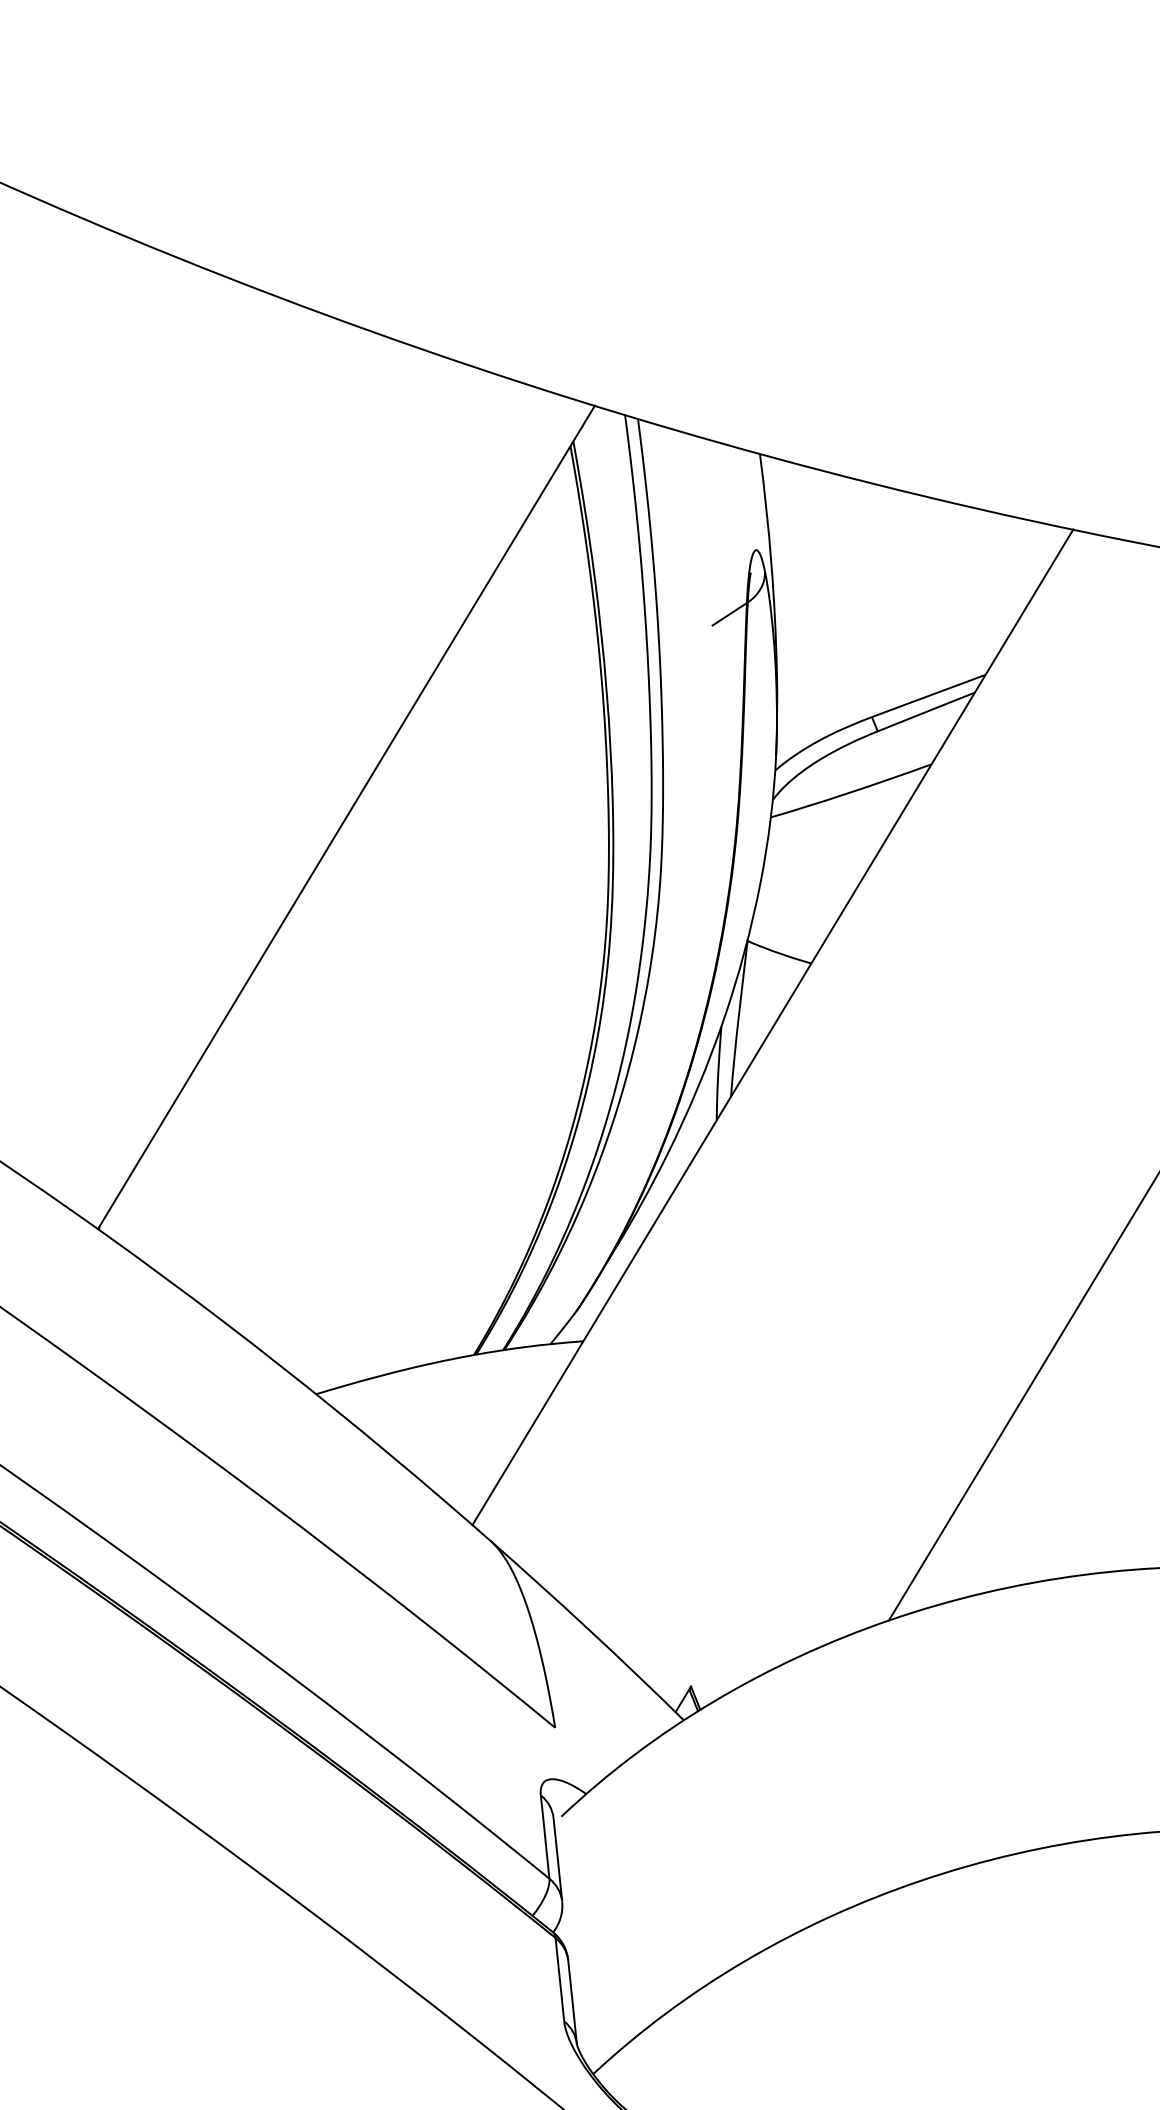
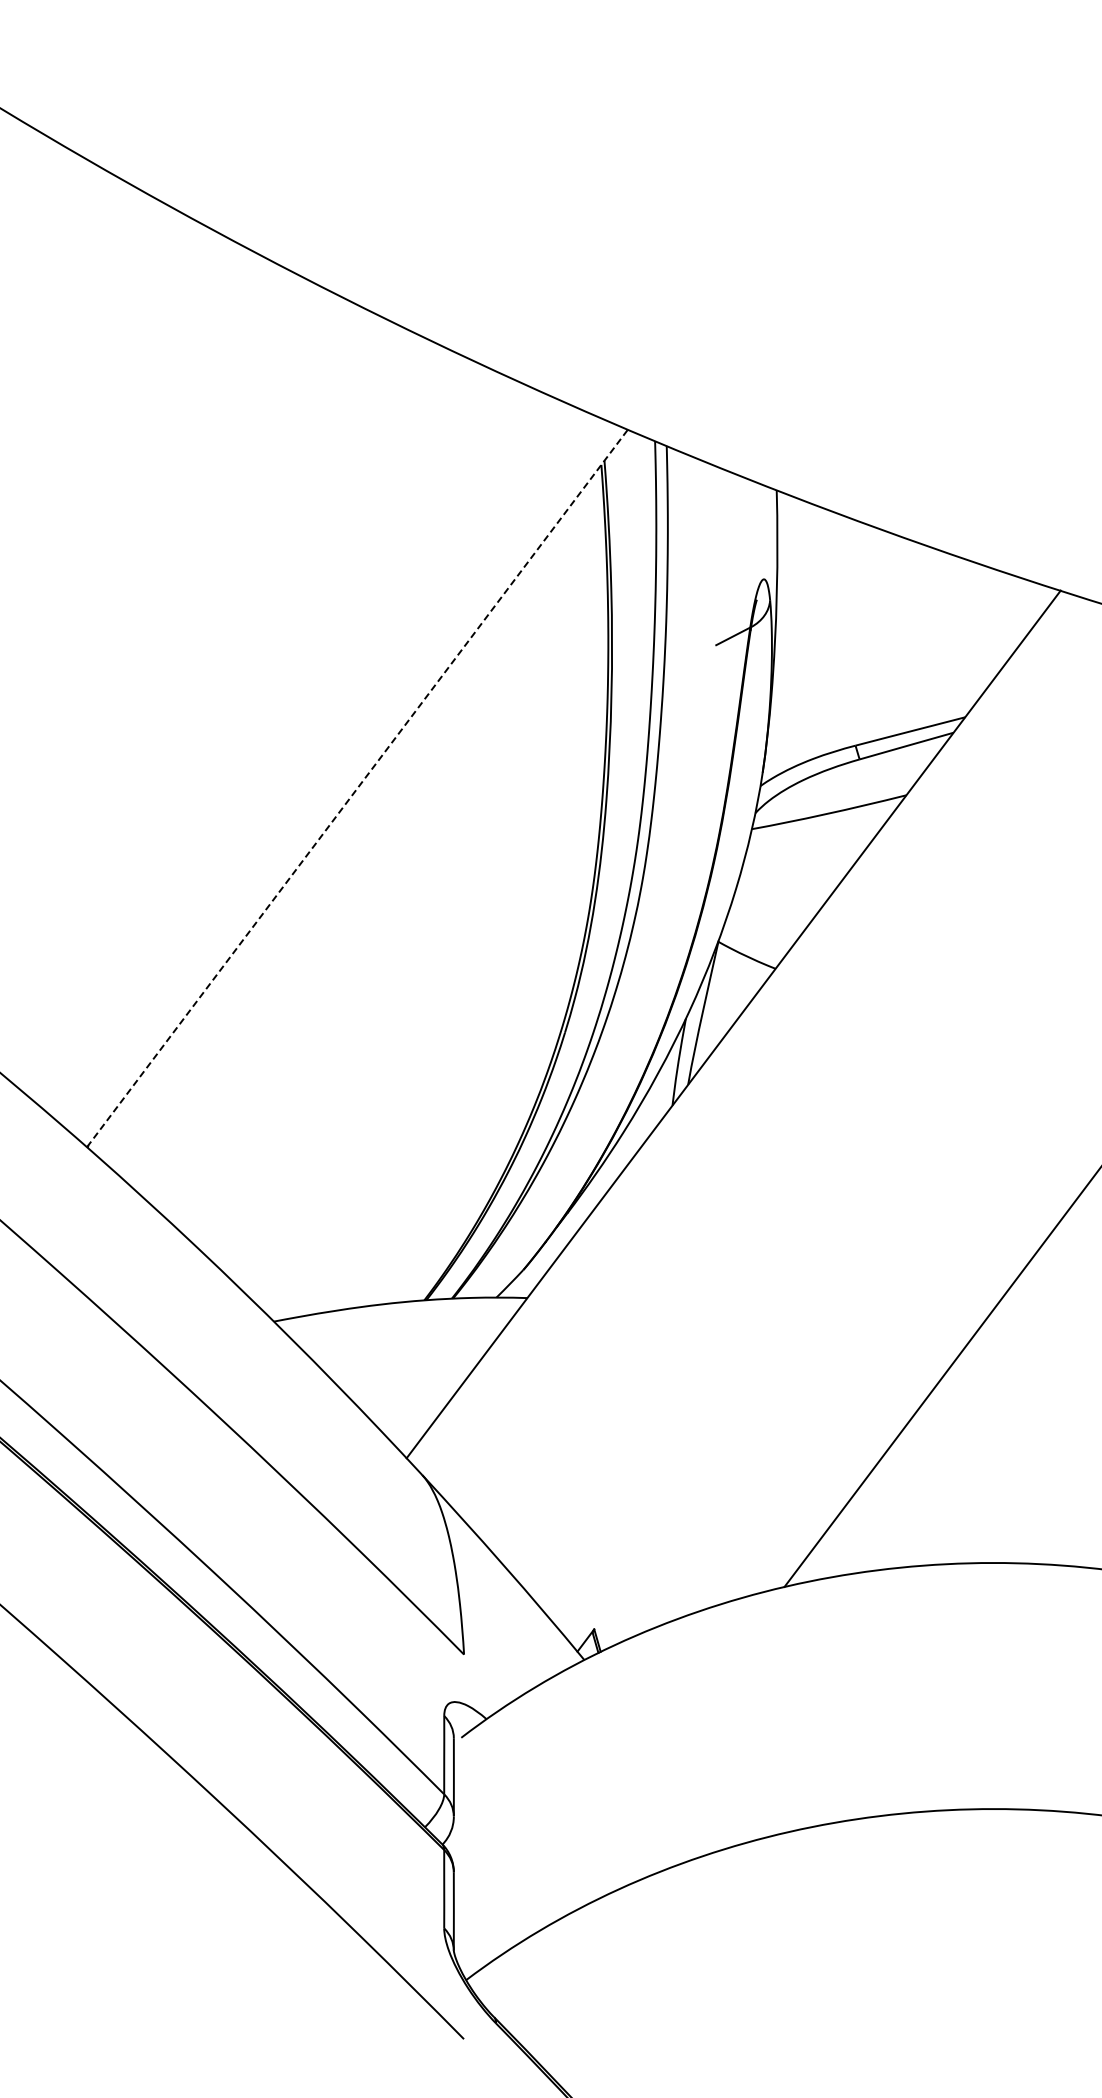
line: (346, 817) -> (357, 788), solid -> dashed

